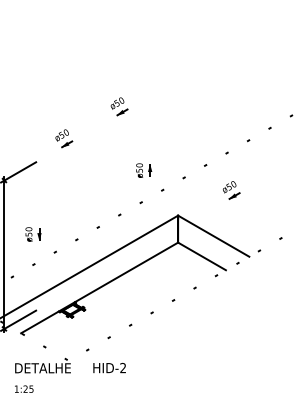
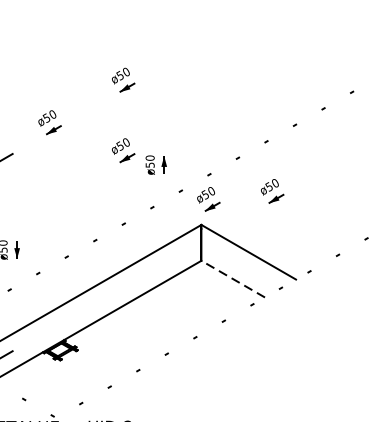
part: (119, 159) -> (123, 150), added
part: (183, 196) -> (208, 199), added
line: (202, 256) -> (233, 279), solid -> dashed

